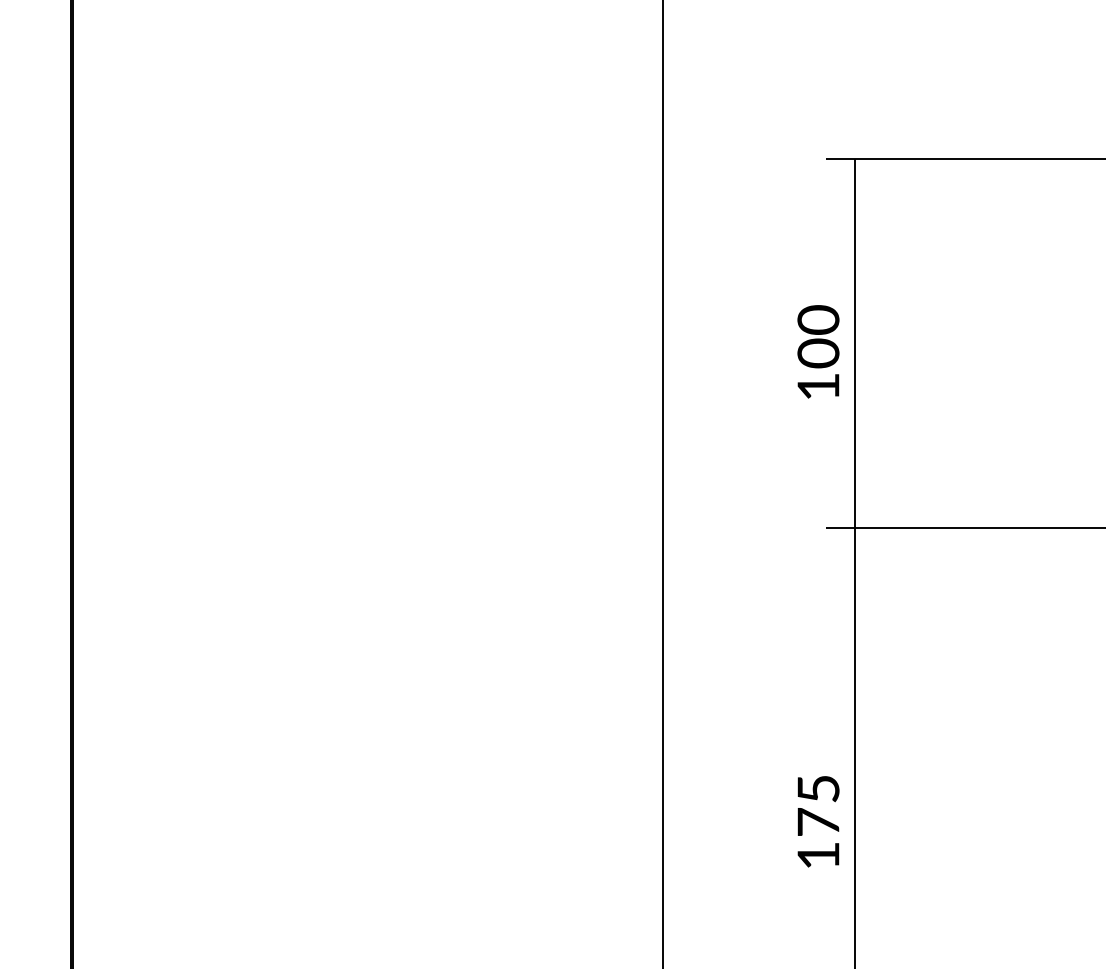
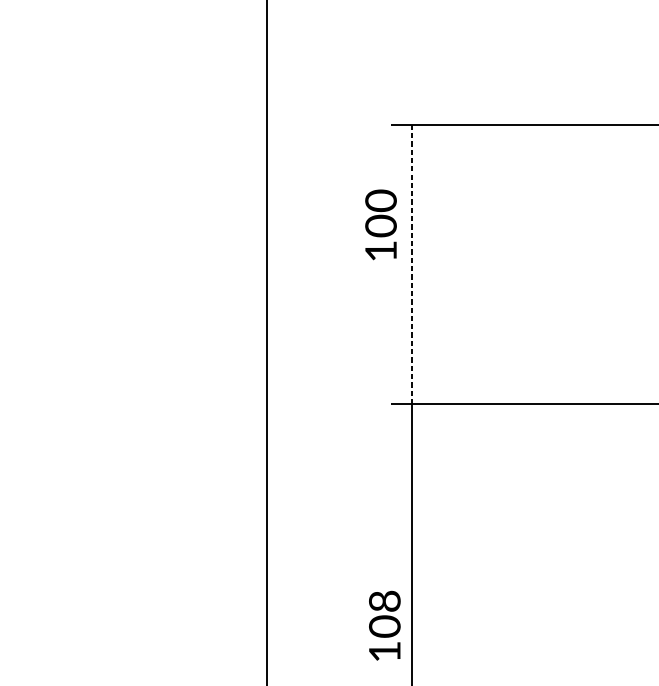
line: (854, 343) -> (412, 264), solid -> dashed
text: (818, 351) -> (381, 224), moved
text: (818, 806) -> (384, 614), 175 -> 108

